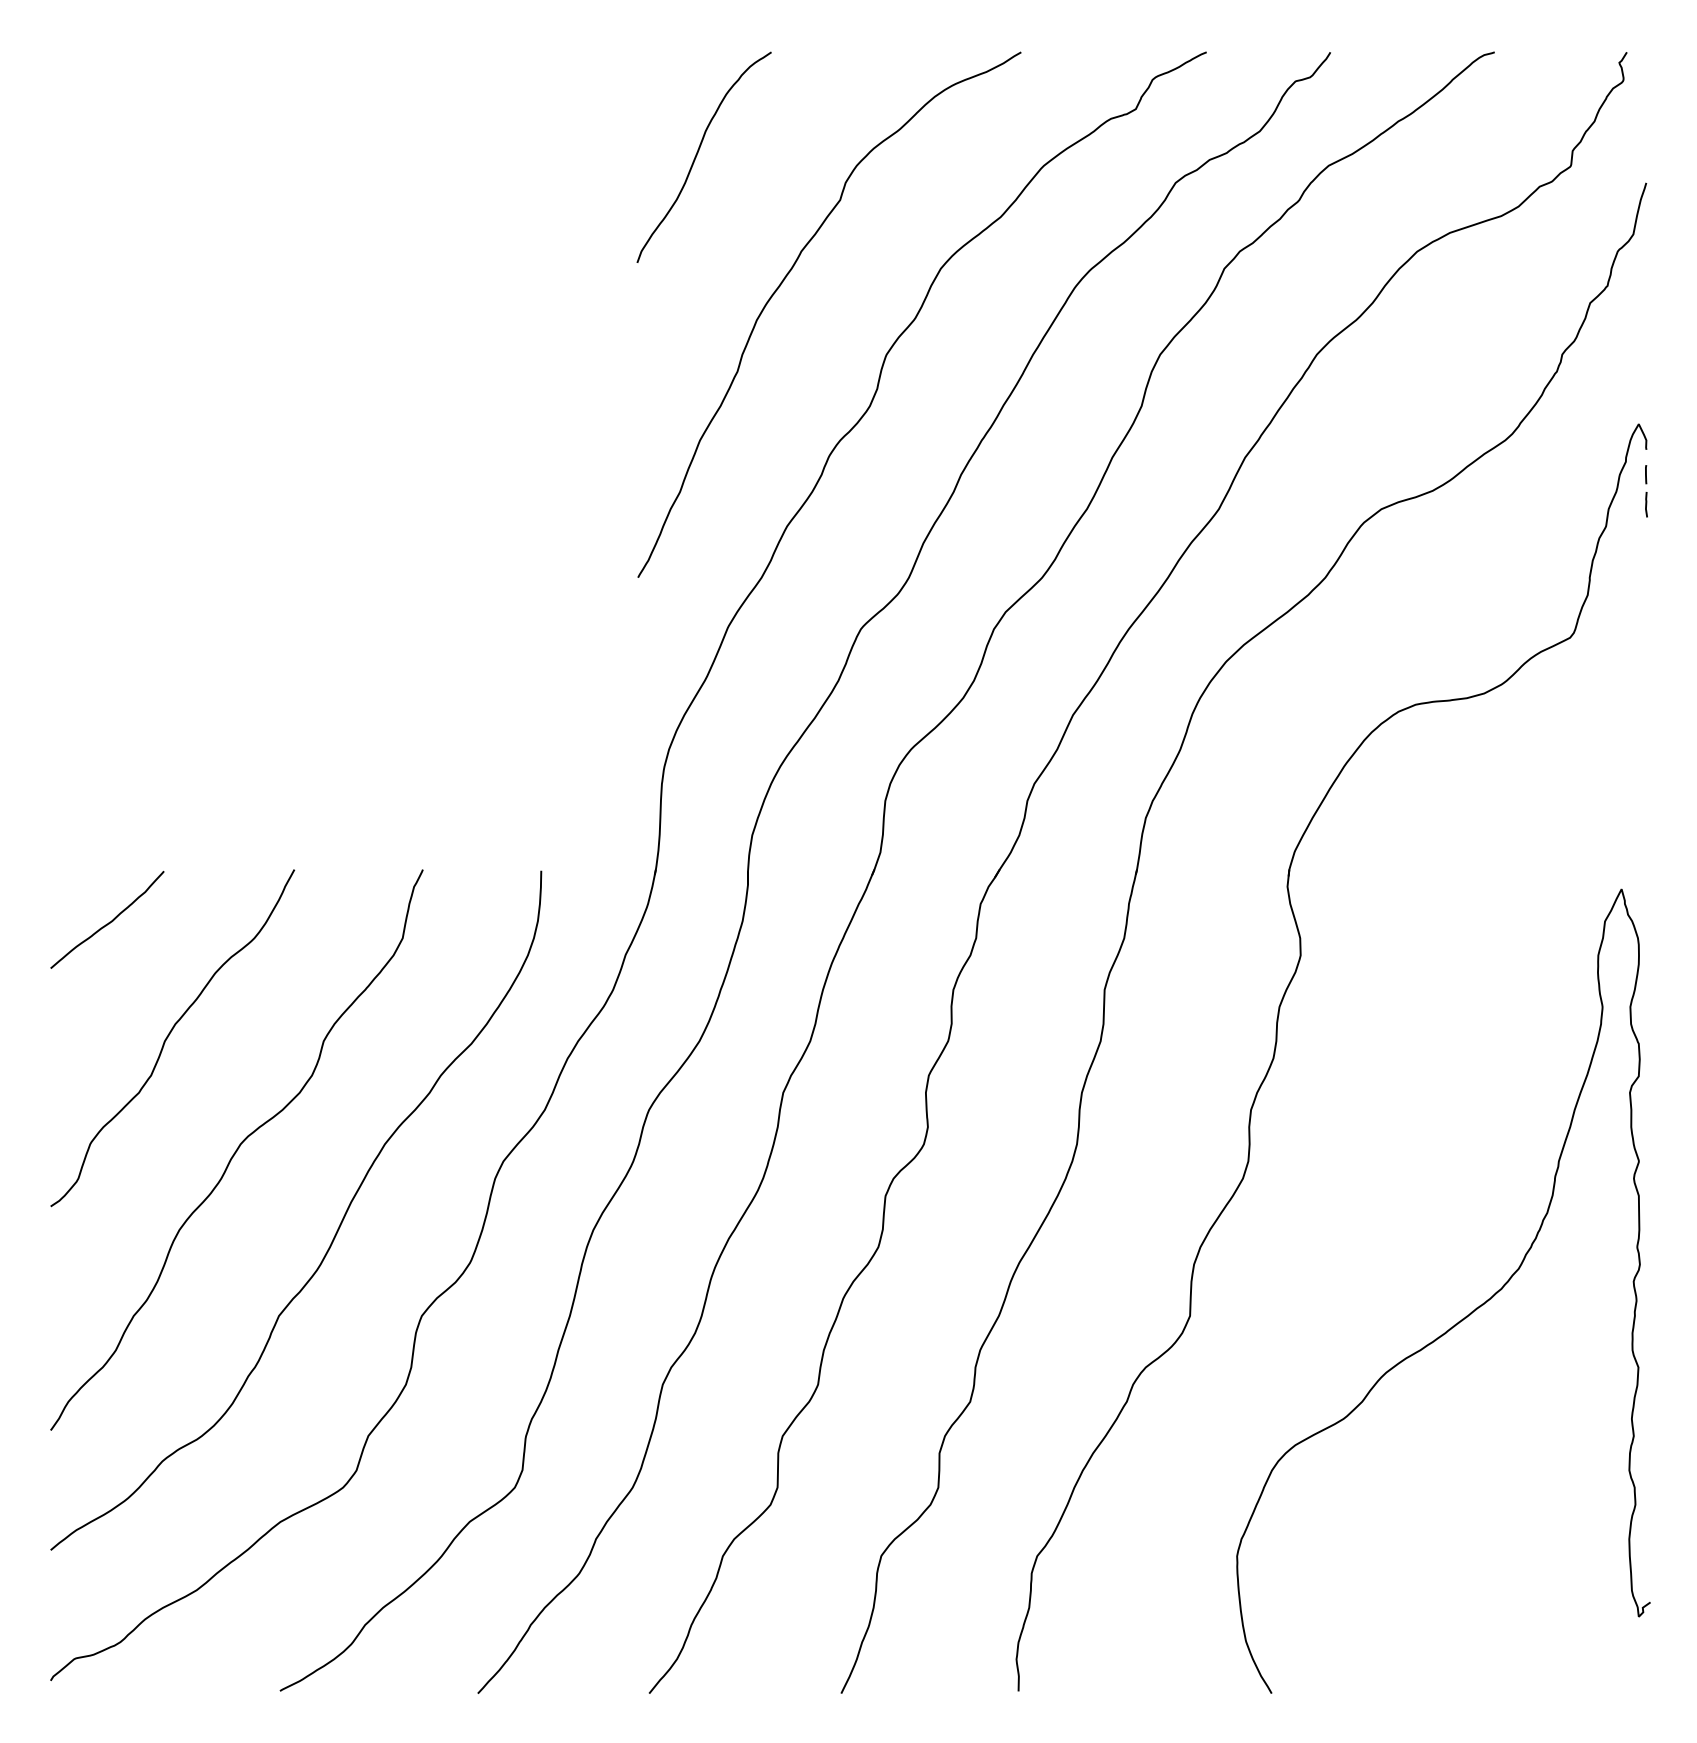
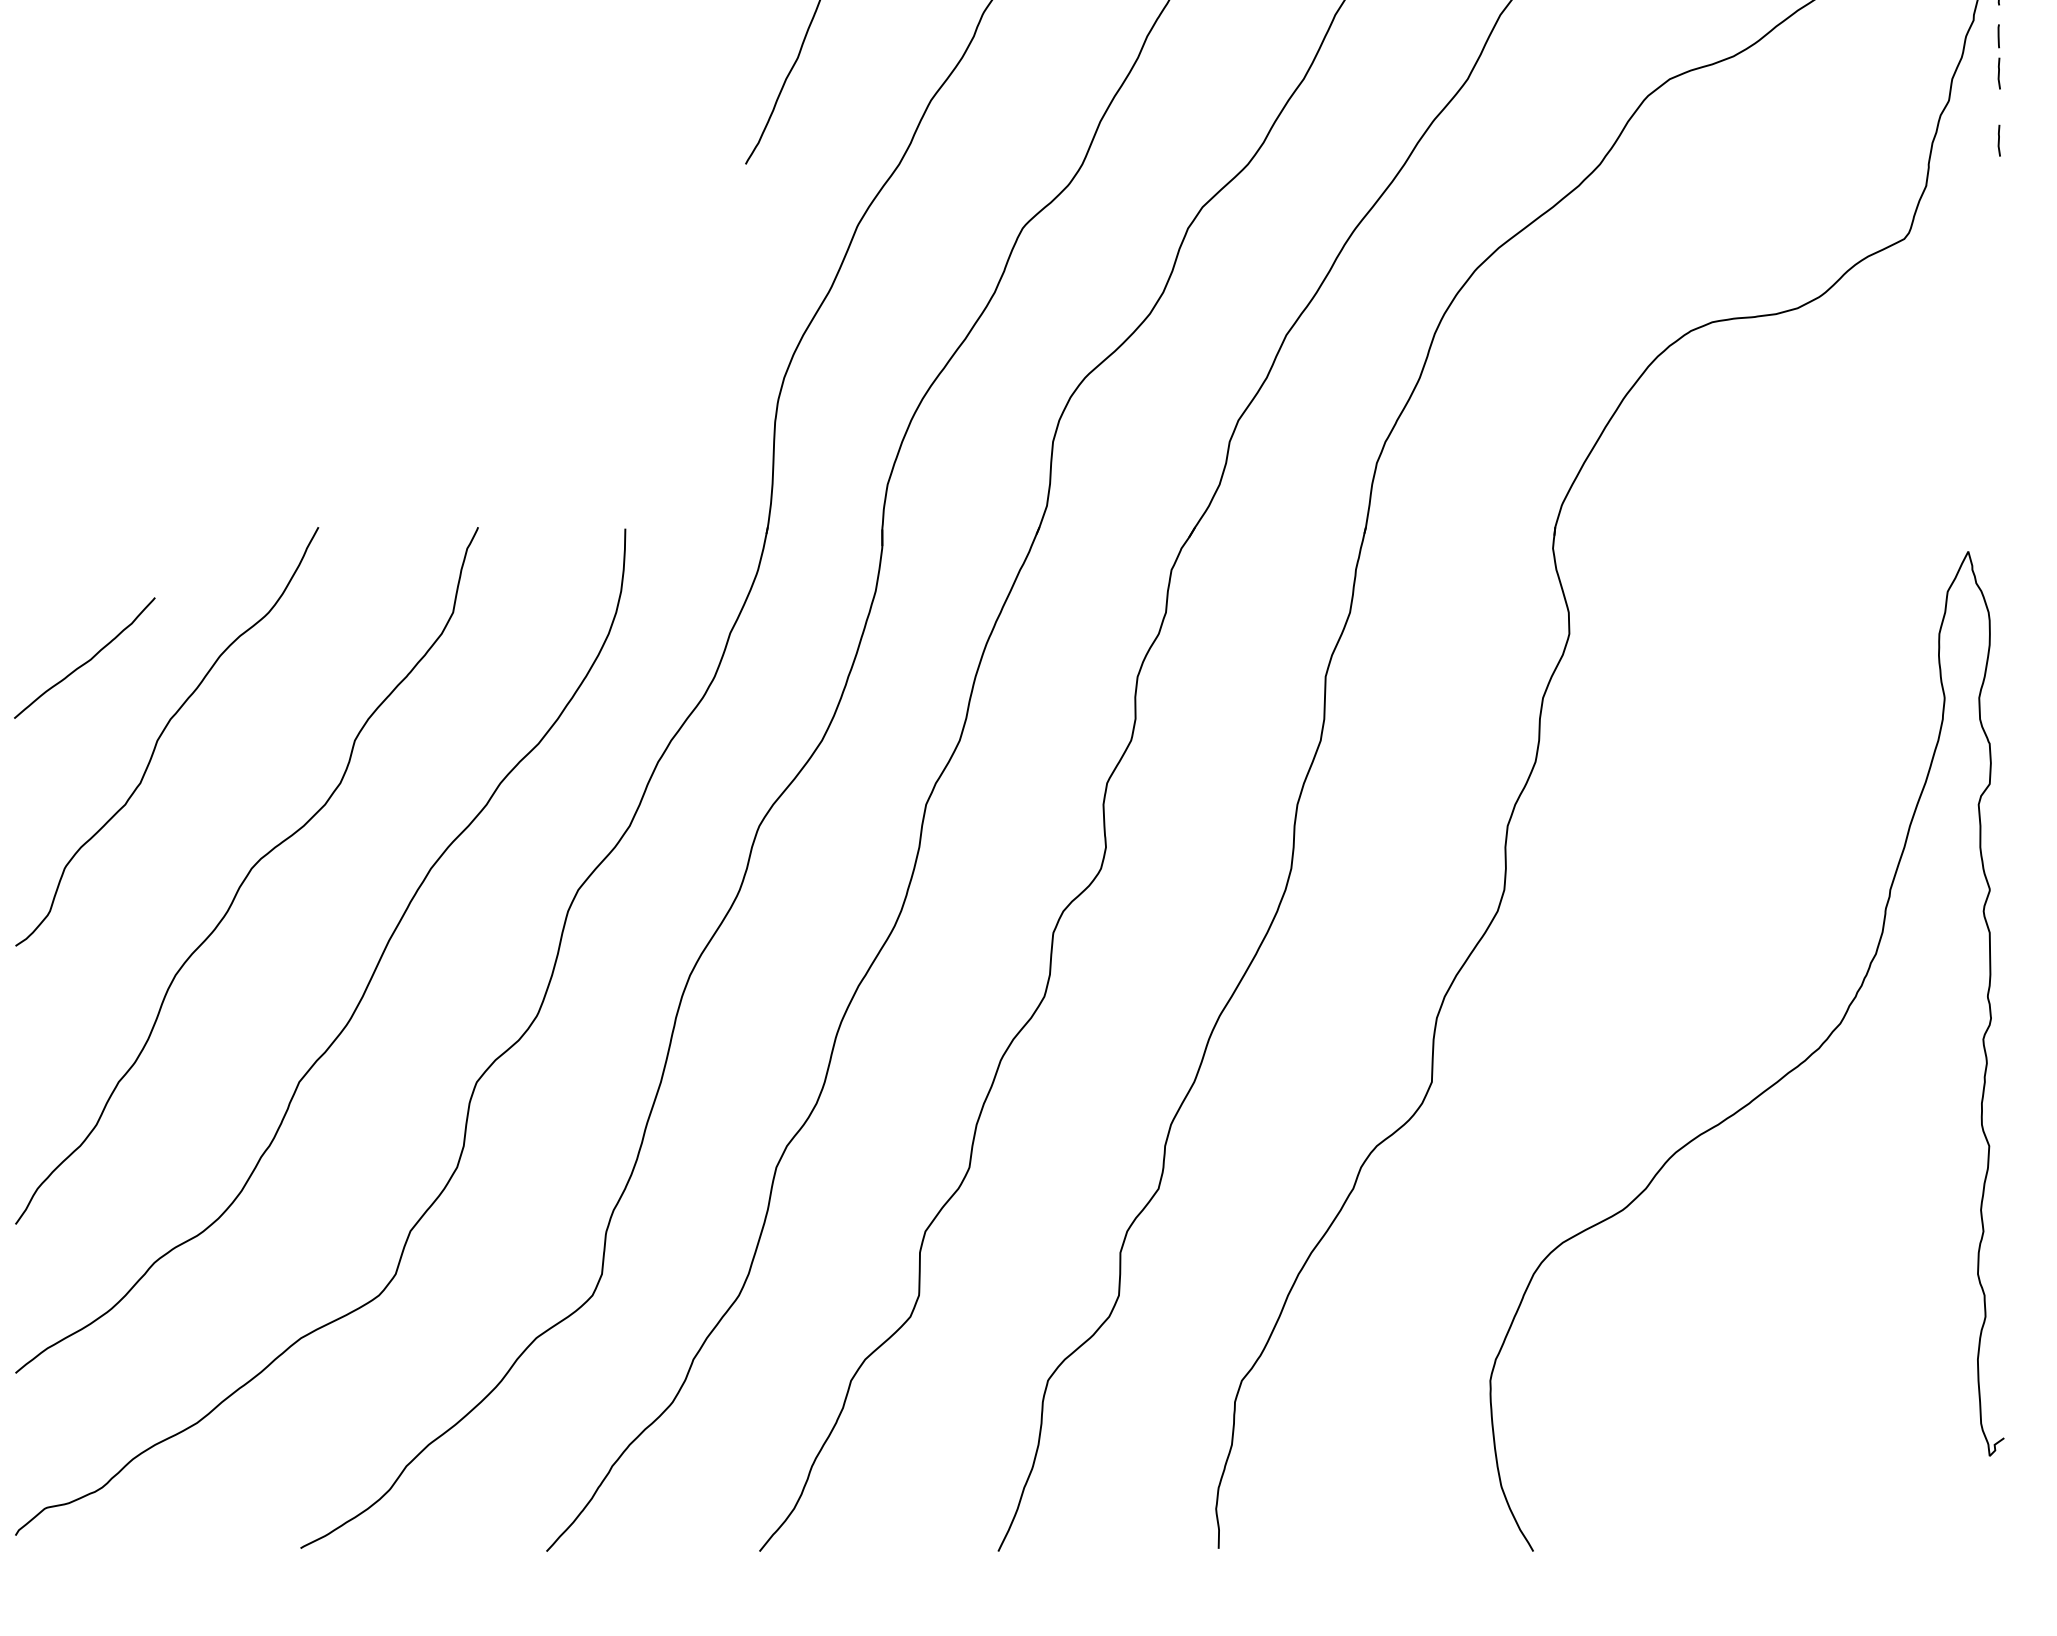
line: (1646, 558) -> (1999, 140), added
curve: (109, 921) -> (87, 660), moved

